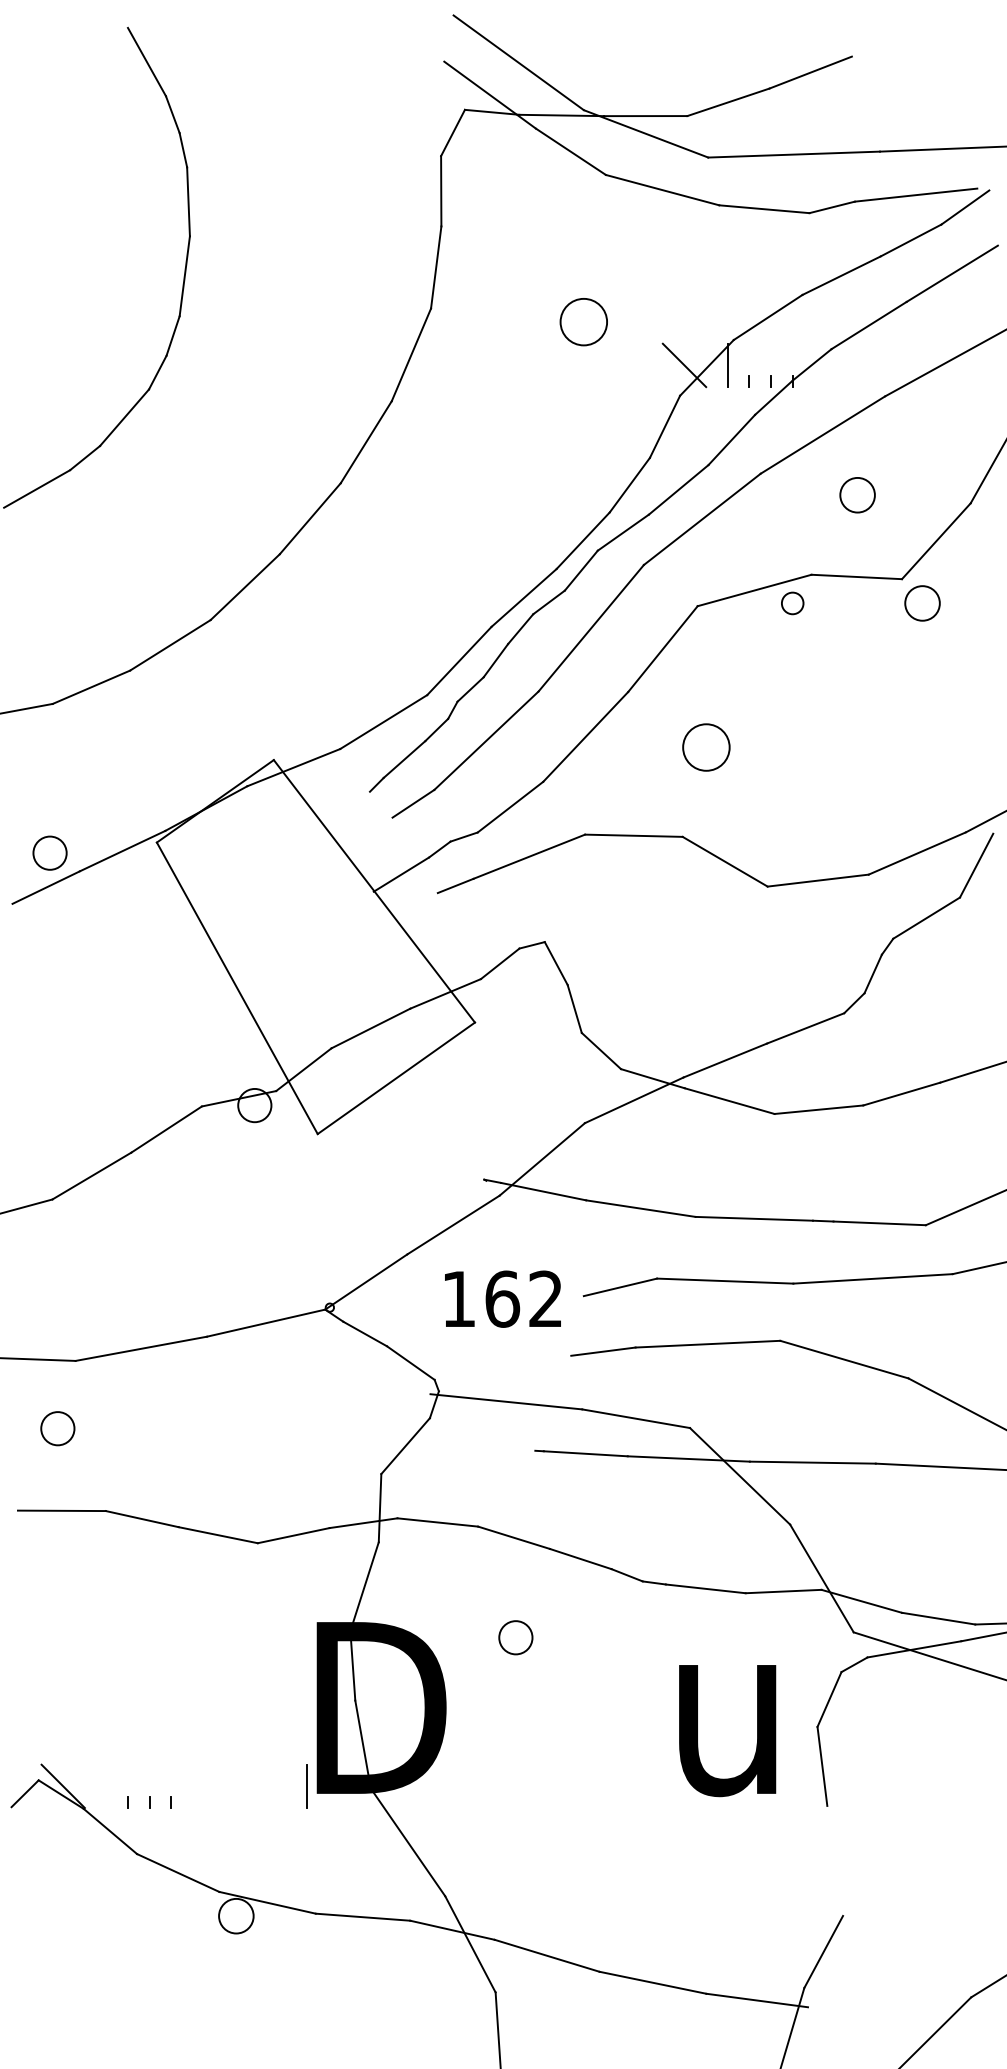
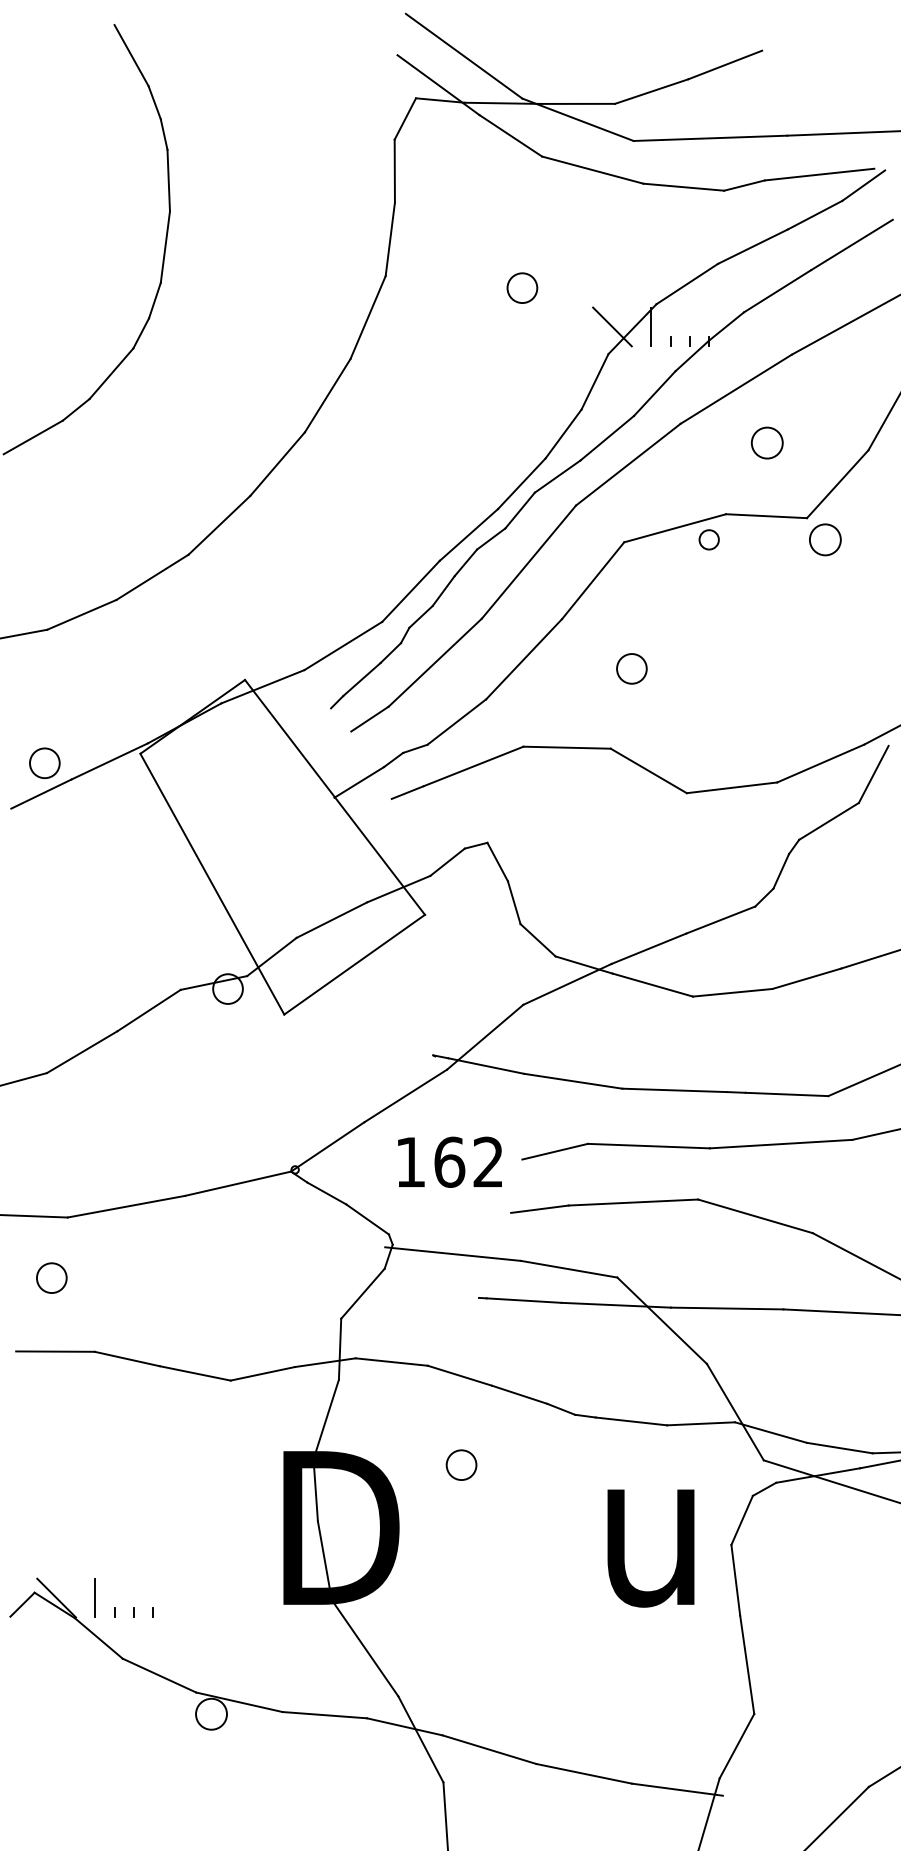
circle: (583, 321) -> (522, 287), size x0.71
circle: (705, 747) -> (631, 668), size x0.71
line: (306, 1786) -> (95, 1598), moved
line: (835, 1860) -> (747, 1664), added

